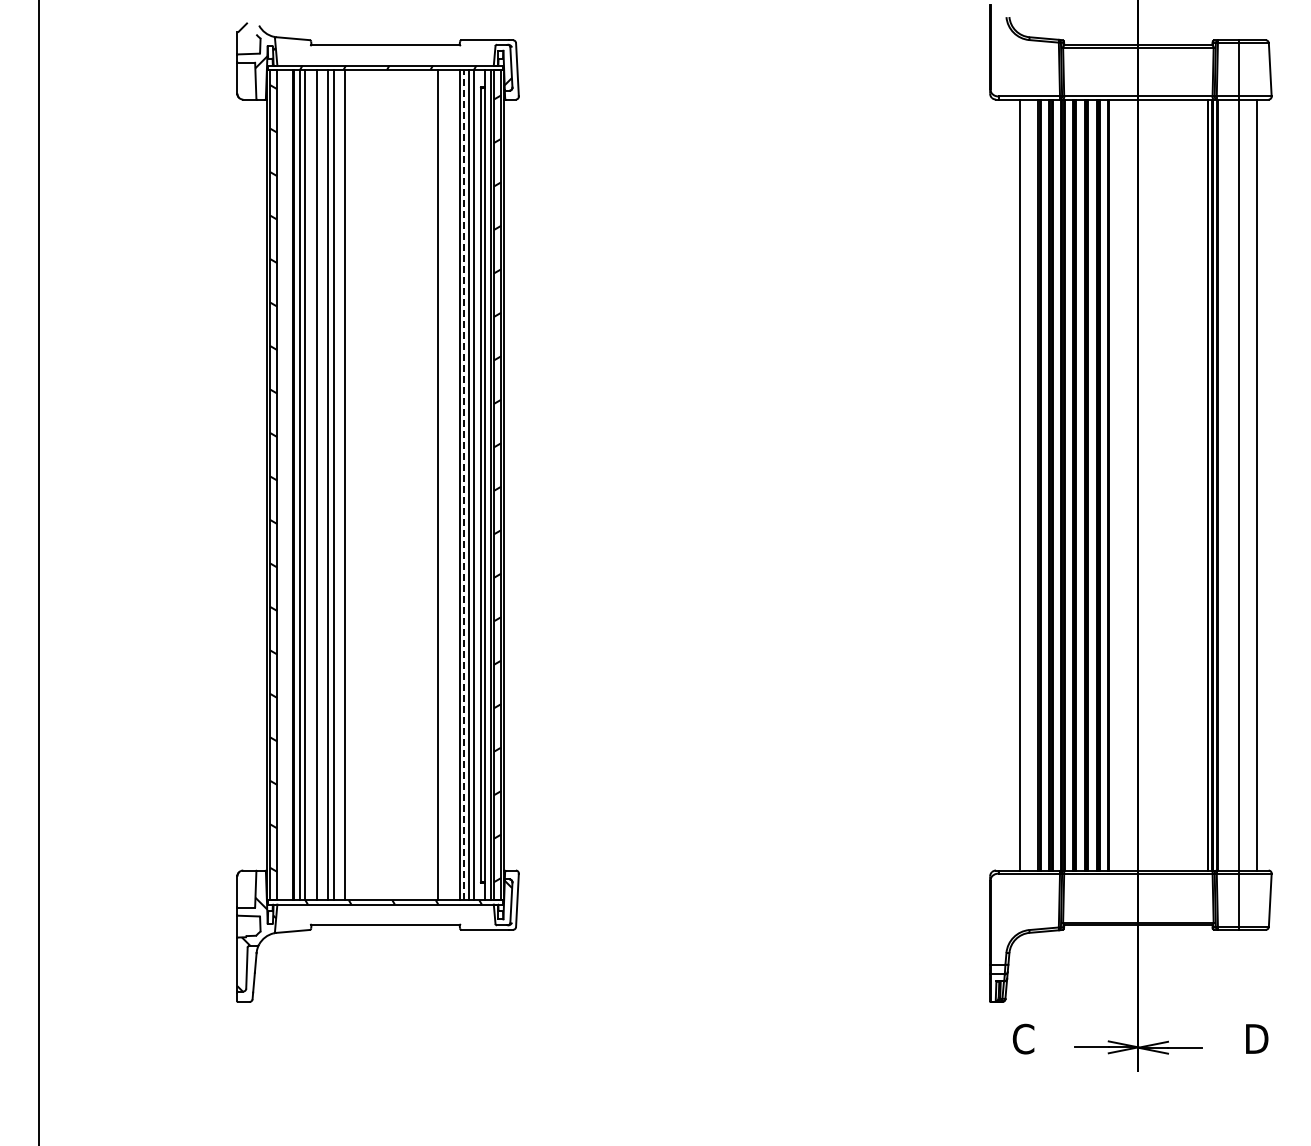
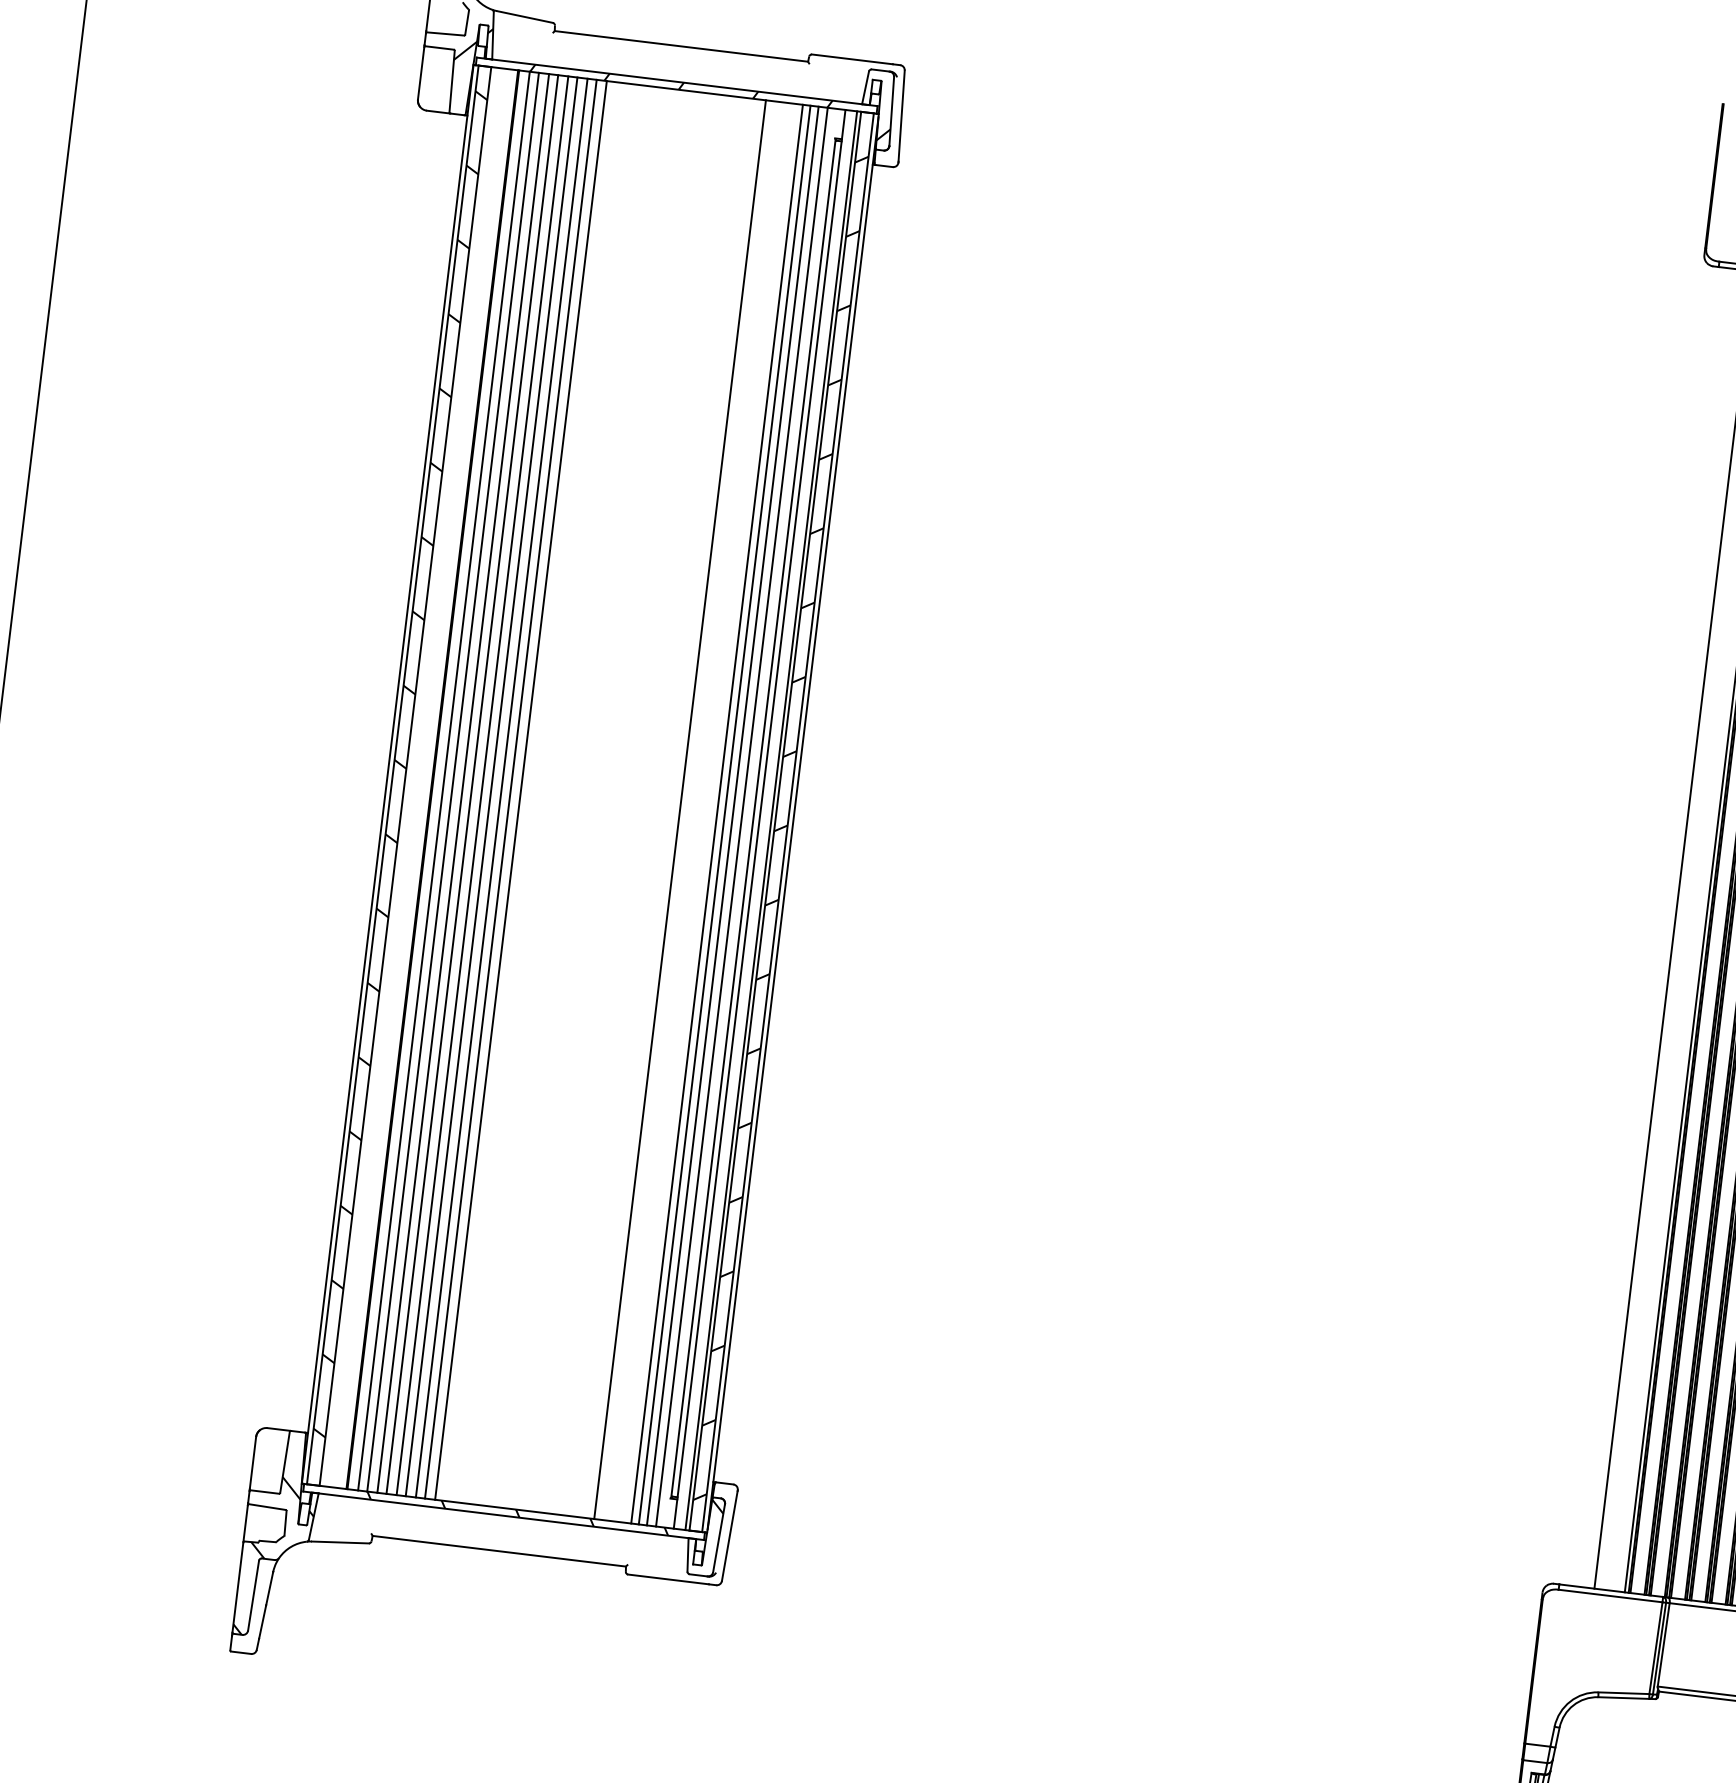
line: (311, 484) -> (463, 782), added
line: (322, 484) -> (482, 784), added
line: (339, 484) -> (511, 788), added
line: (464, 484) -> (725, 814), dashed -> solid

